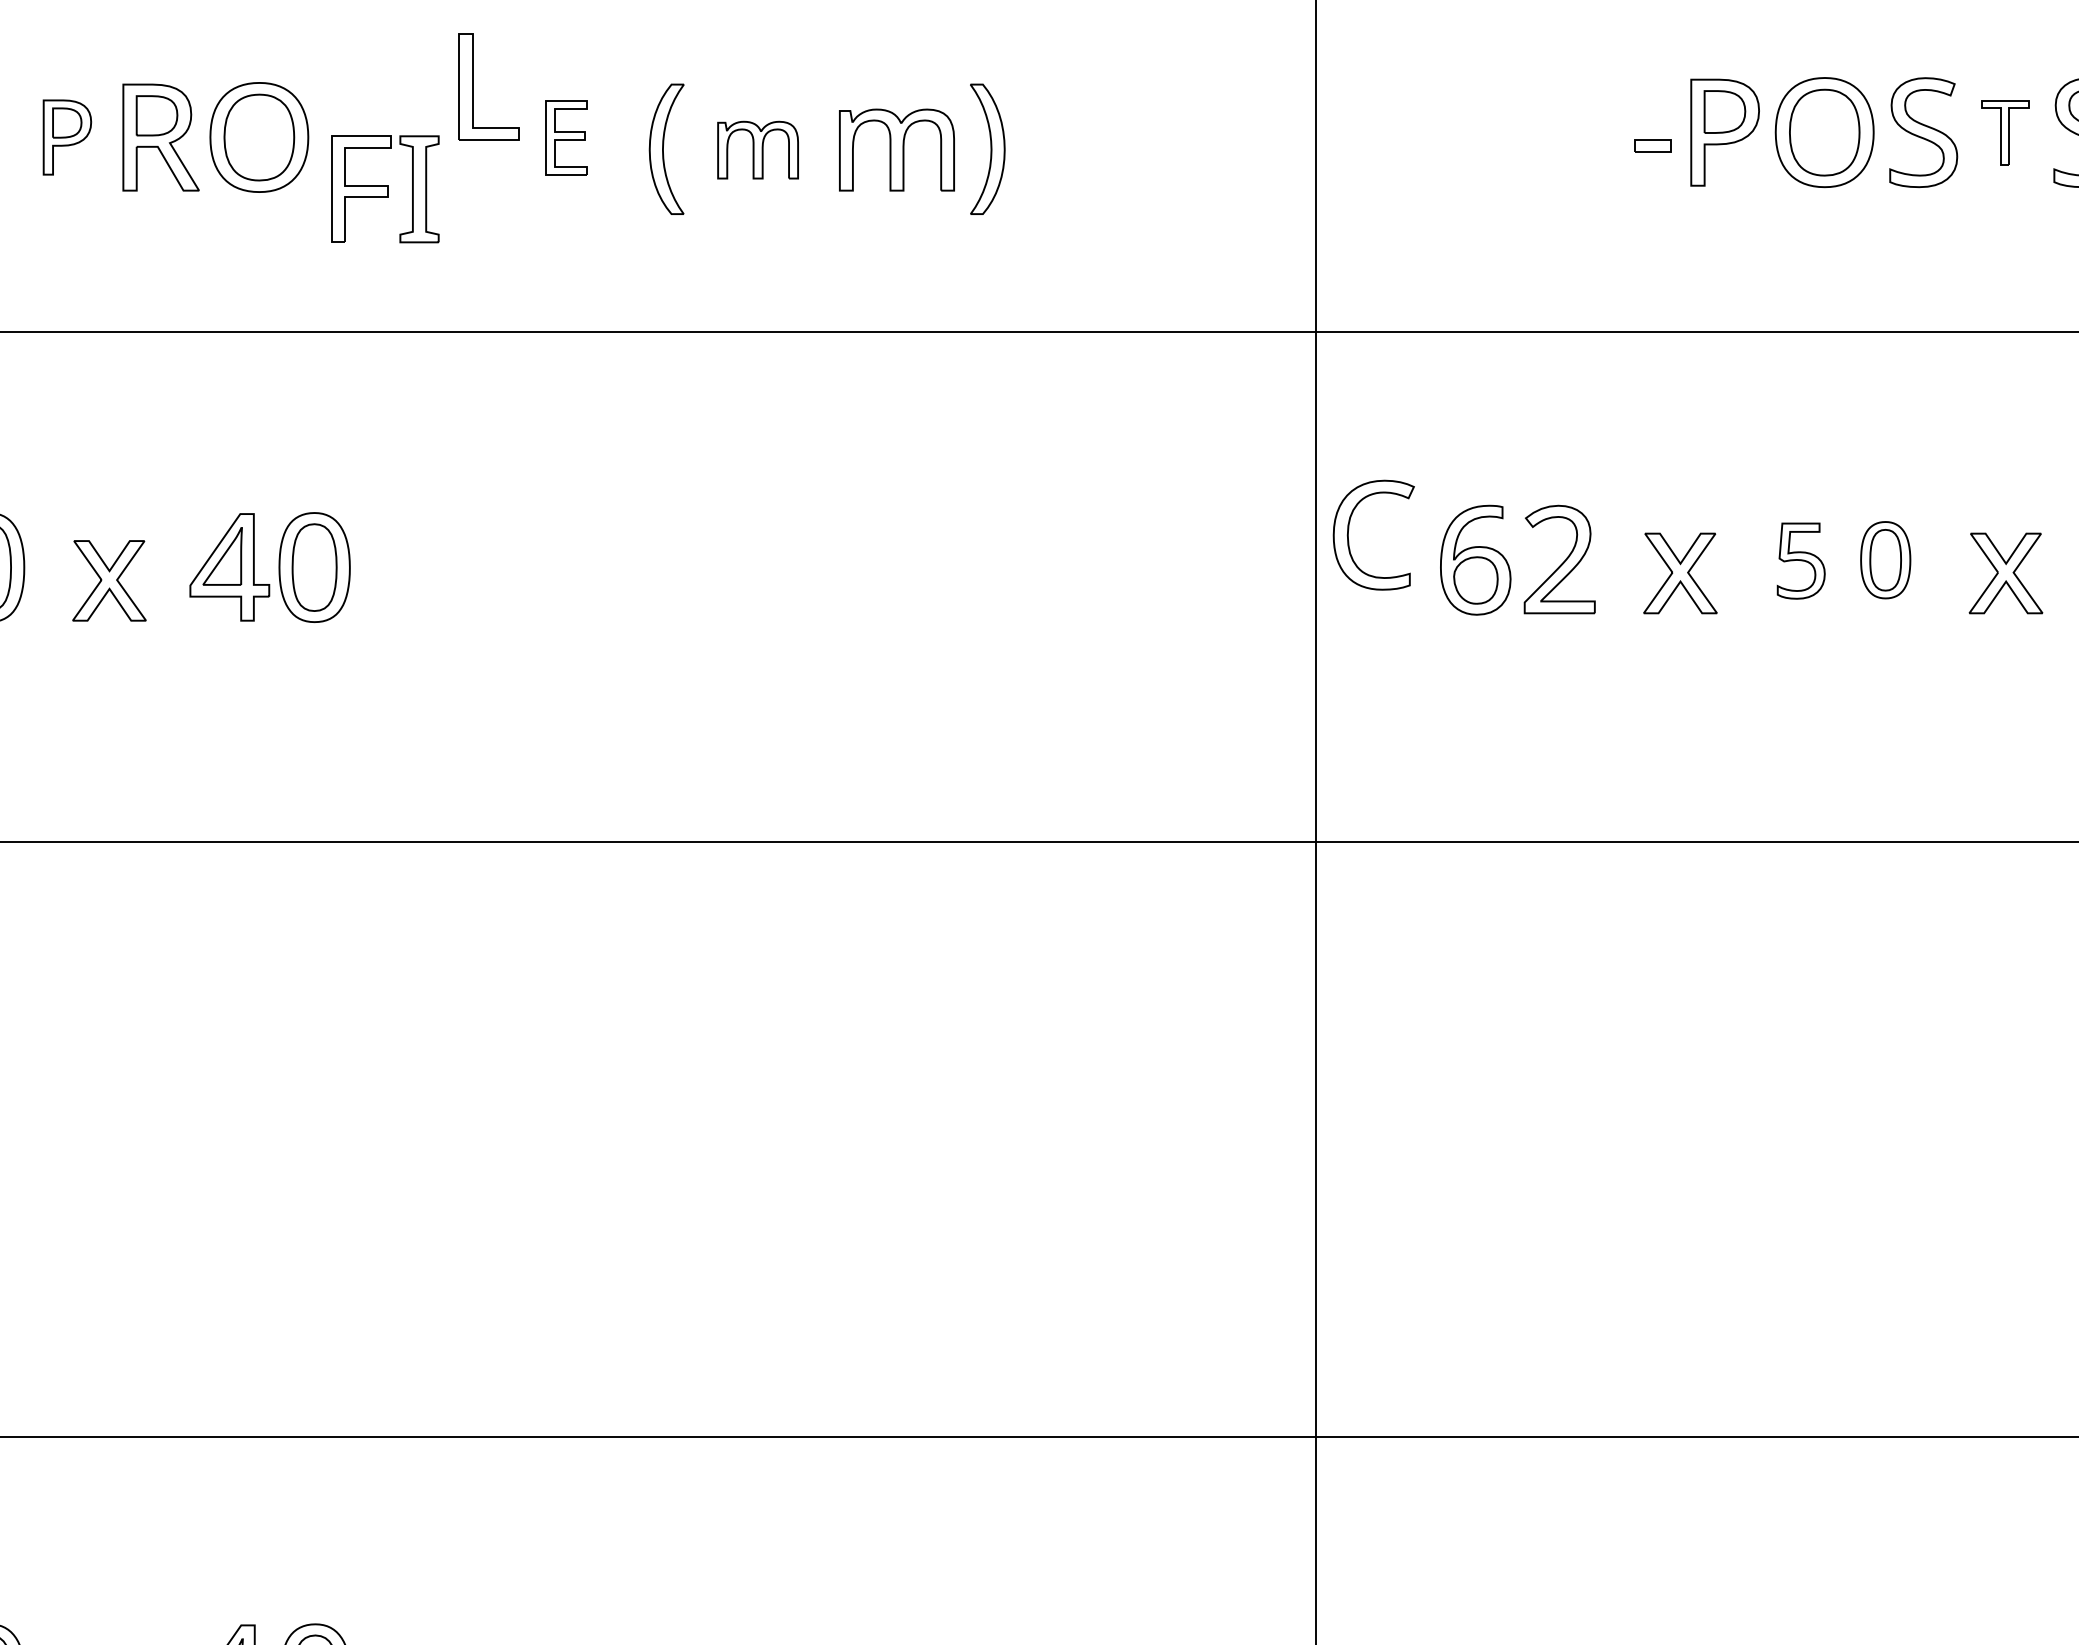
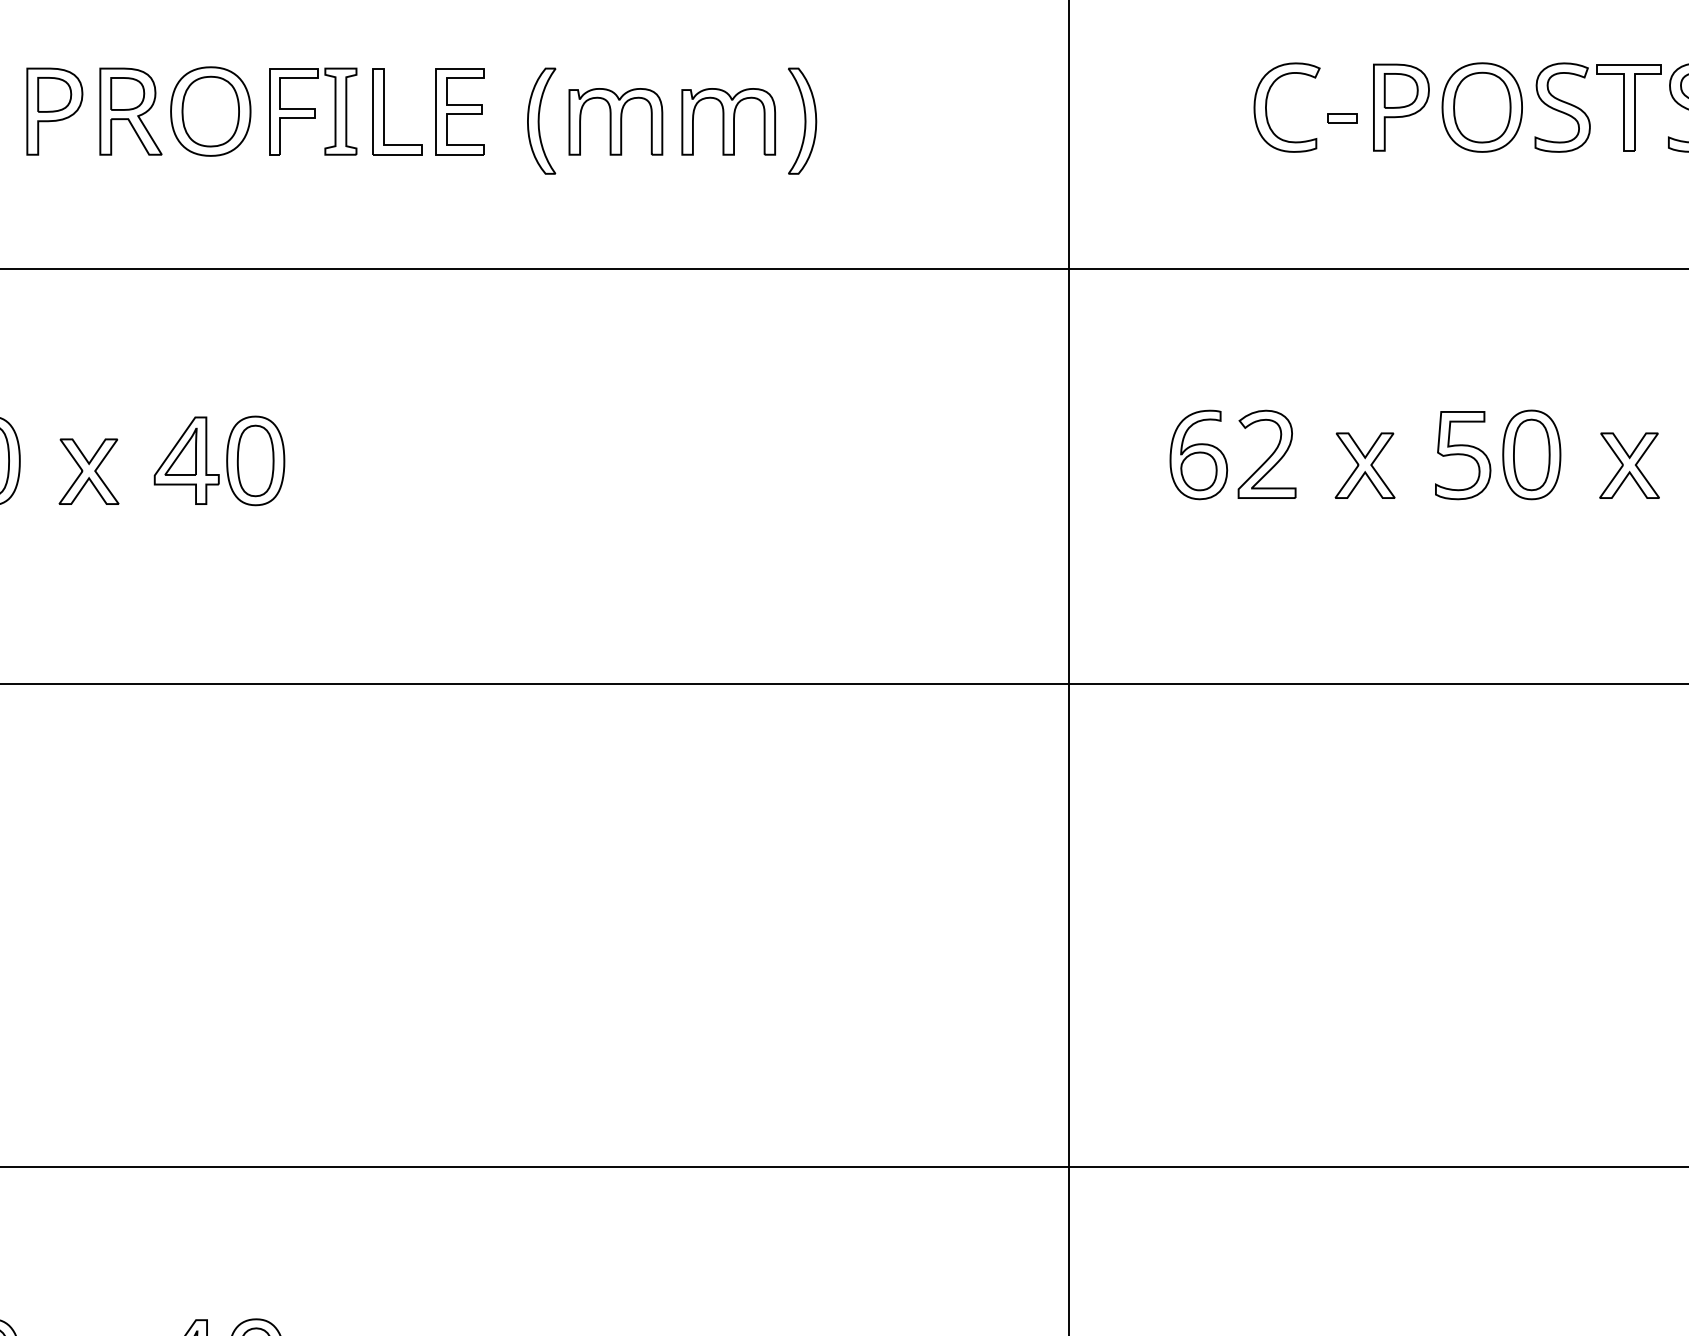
part: (473, 86) -> (384, 111), moved
part: (2004, 132) -> (1628, 107), size x1.67
part: (66, 137) -> (54, 111), size x1.43
part: (565, 137) -> (459, 111), size x1.43
part: (757, 149) -> (615, 121), size x1.43
part: (385, 189) -> (313, 111), moved
part: (1349, 530) -> (1267, 103), moved
part: (1885, 559) -> (1531, 454), size x1.43
part: (1801, 560) -> (1463, 455), size x1.43

